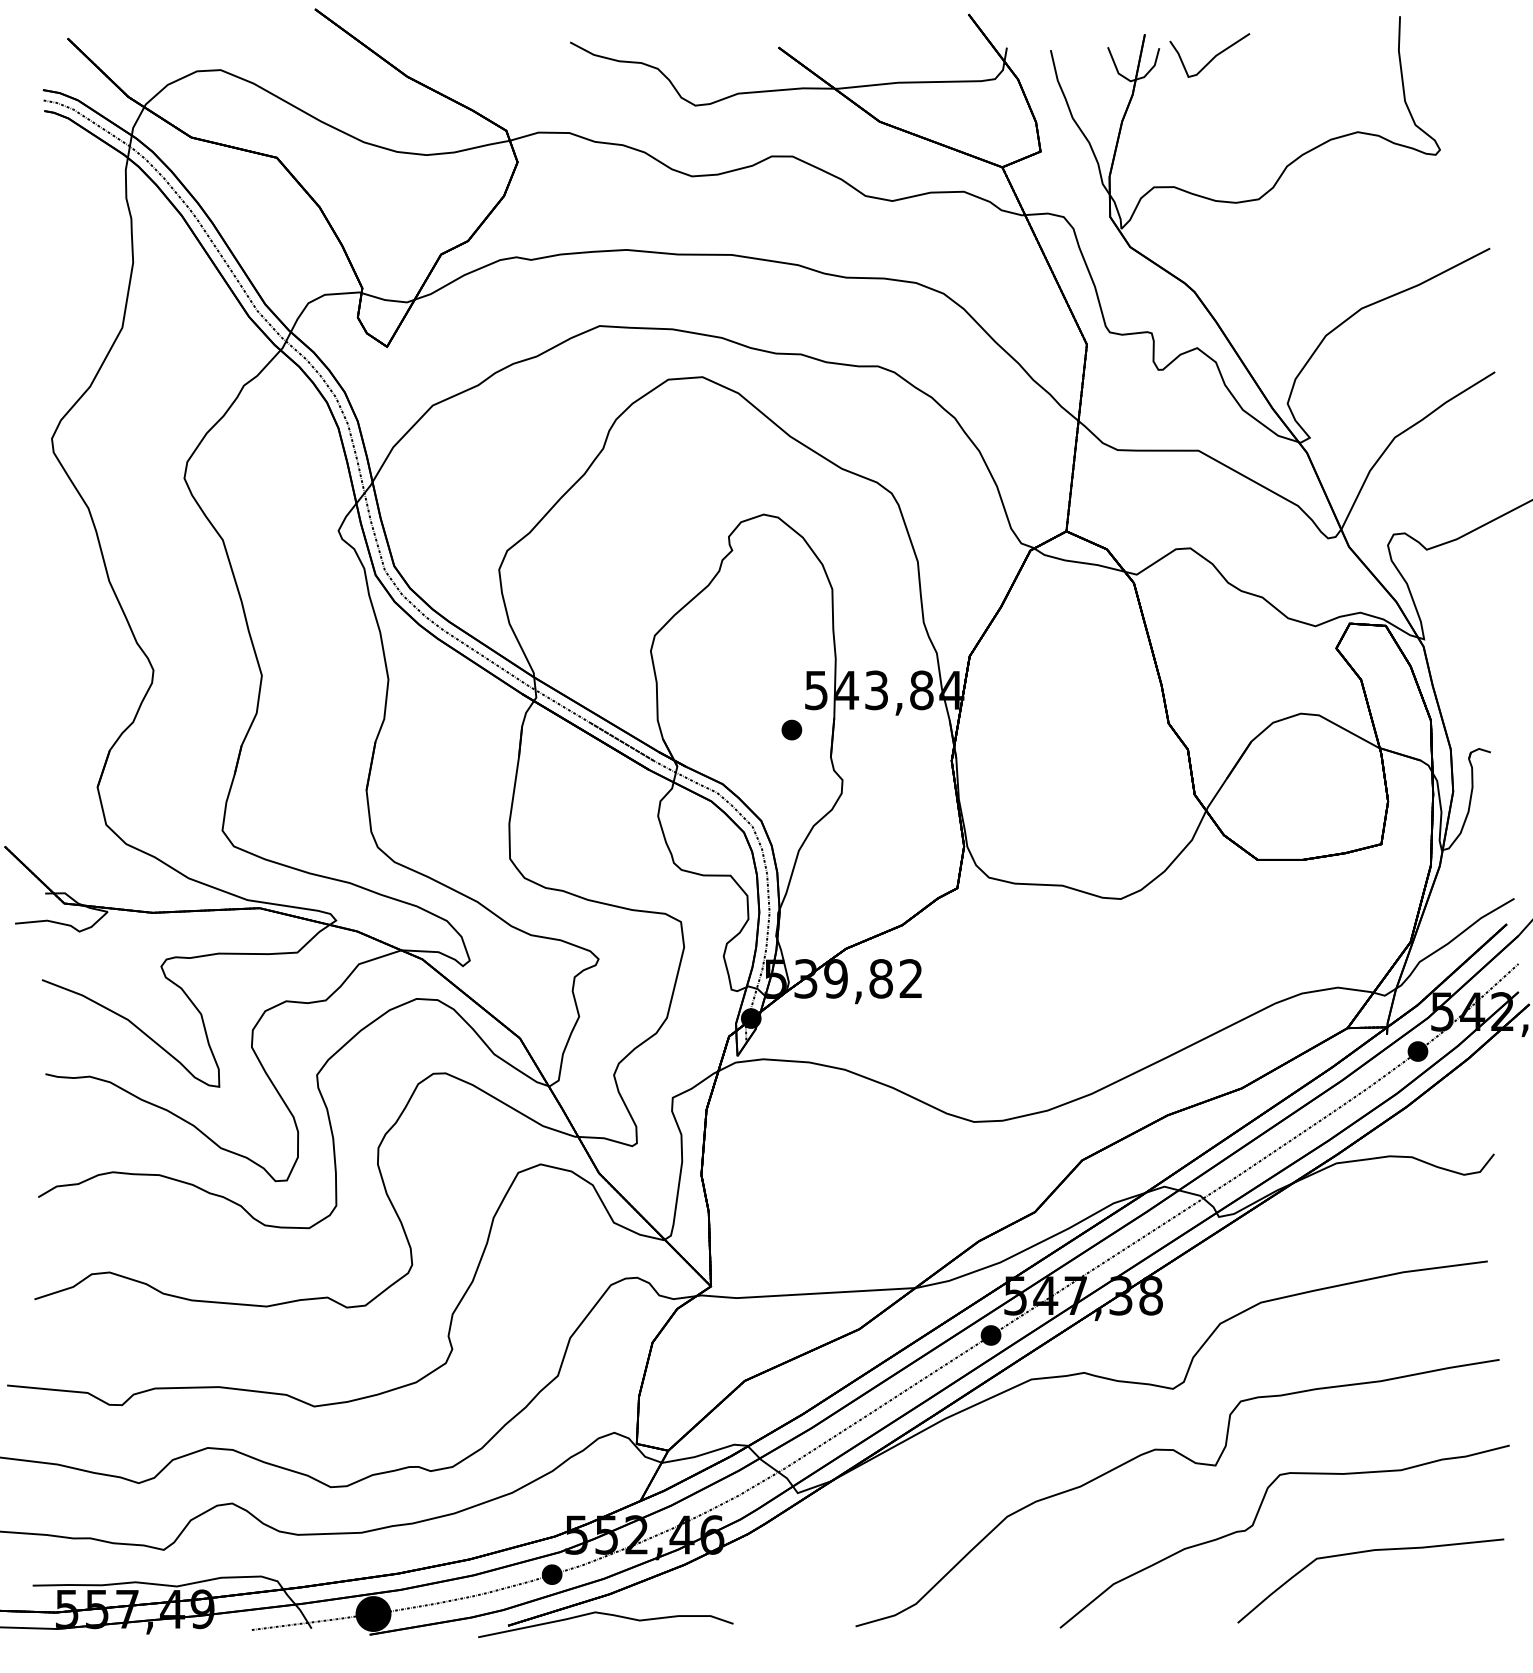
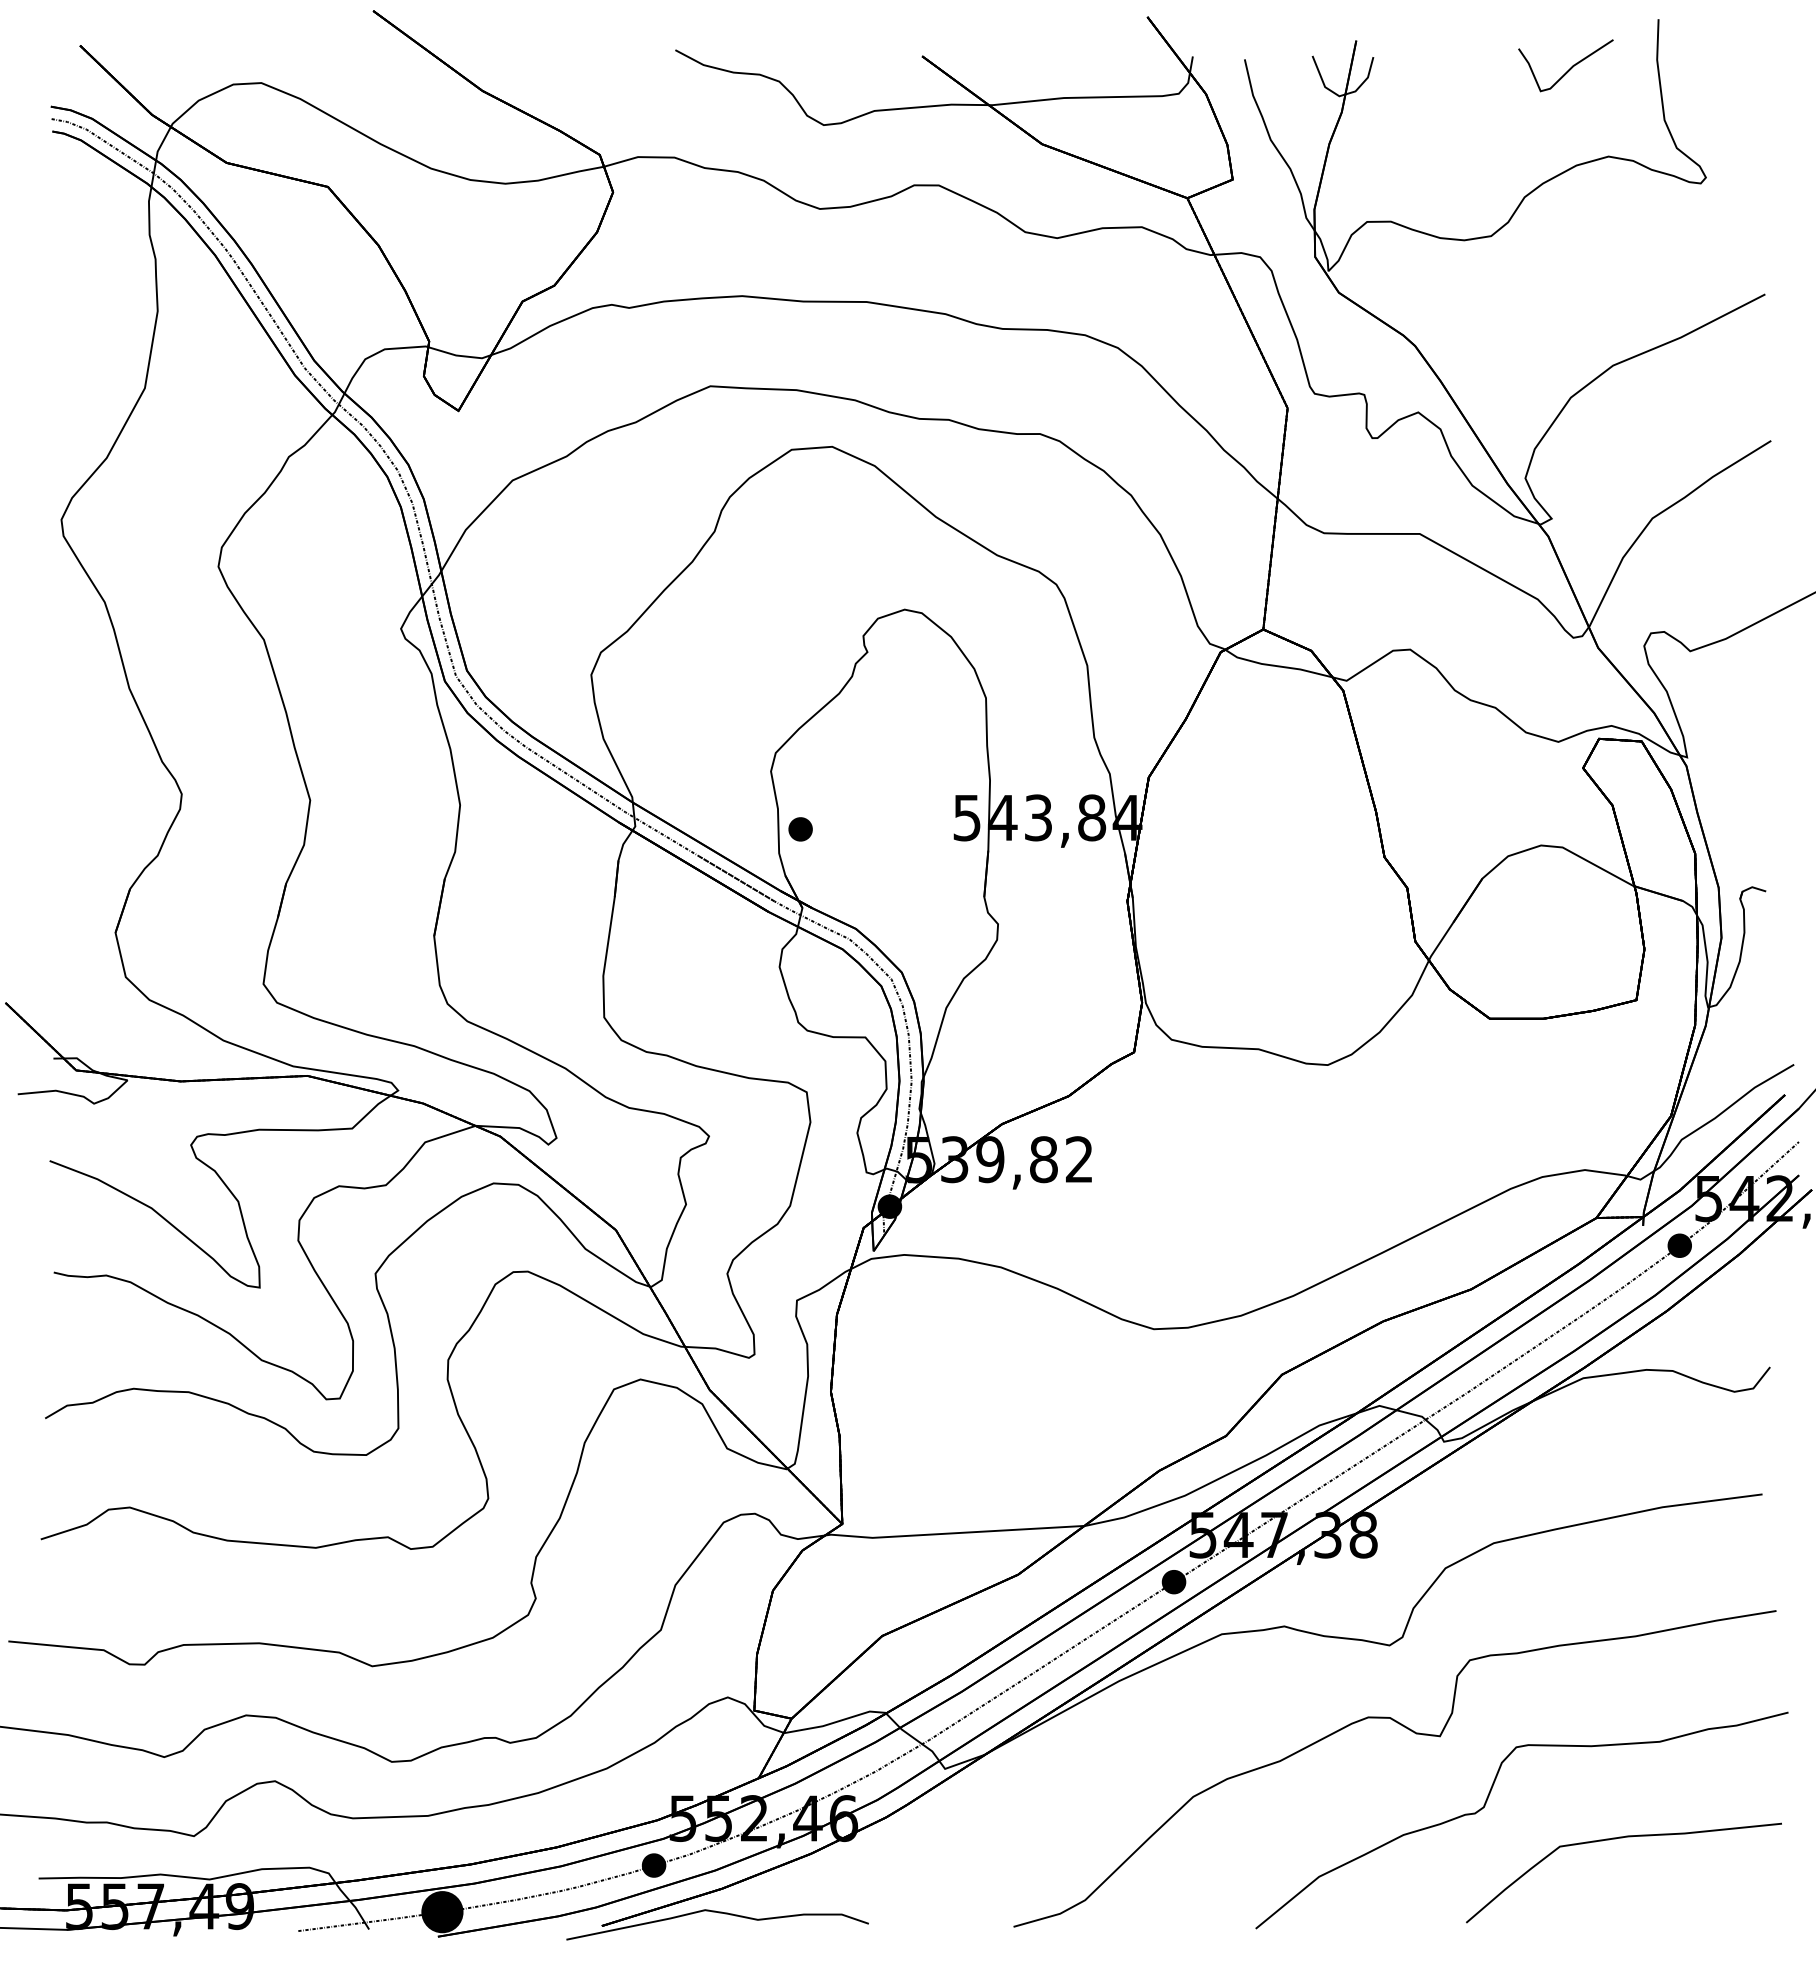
curve: (1212, 57) -> (1569, 68), moved
part: (791, 729) -> (800, 828), moved

